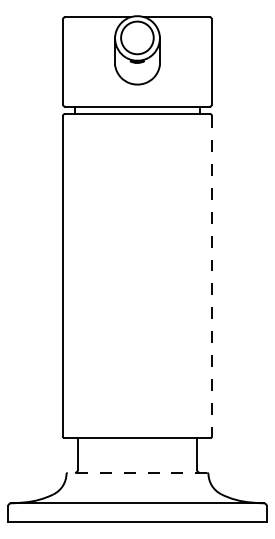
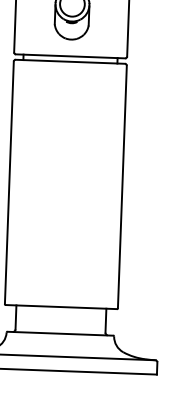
line: (212, 276) -> (122, 187), dashed -> solid
line: (137, 472) -> (60, 333), dashed -> solid

